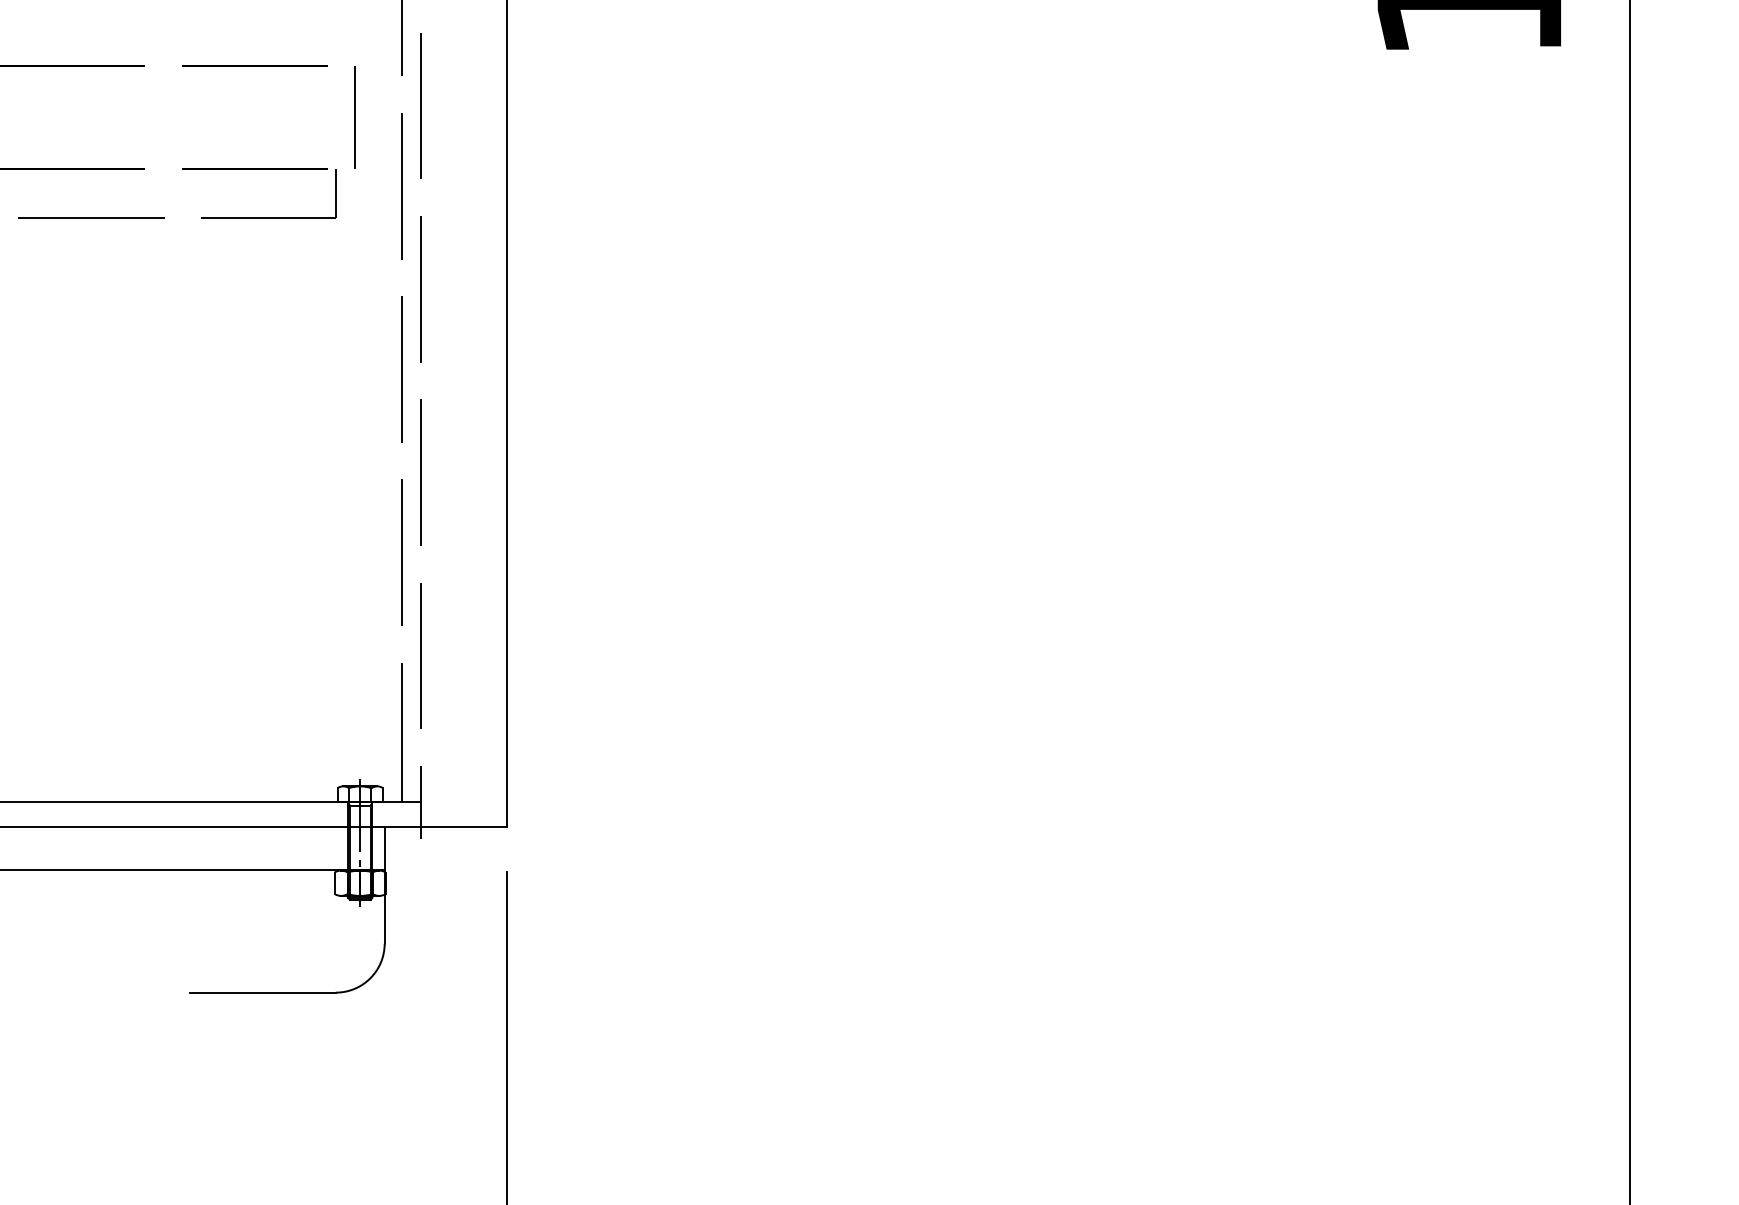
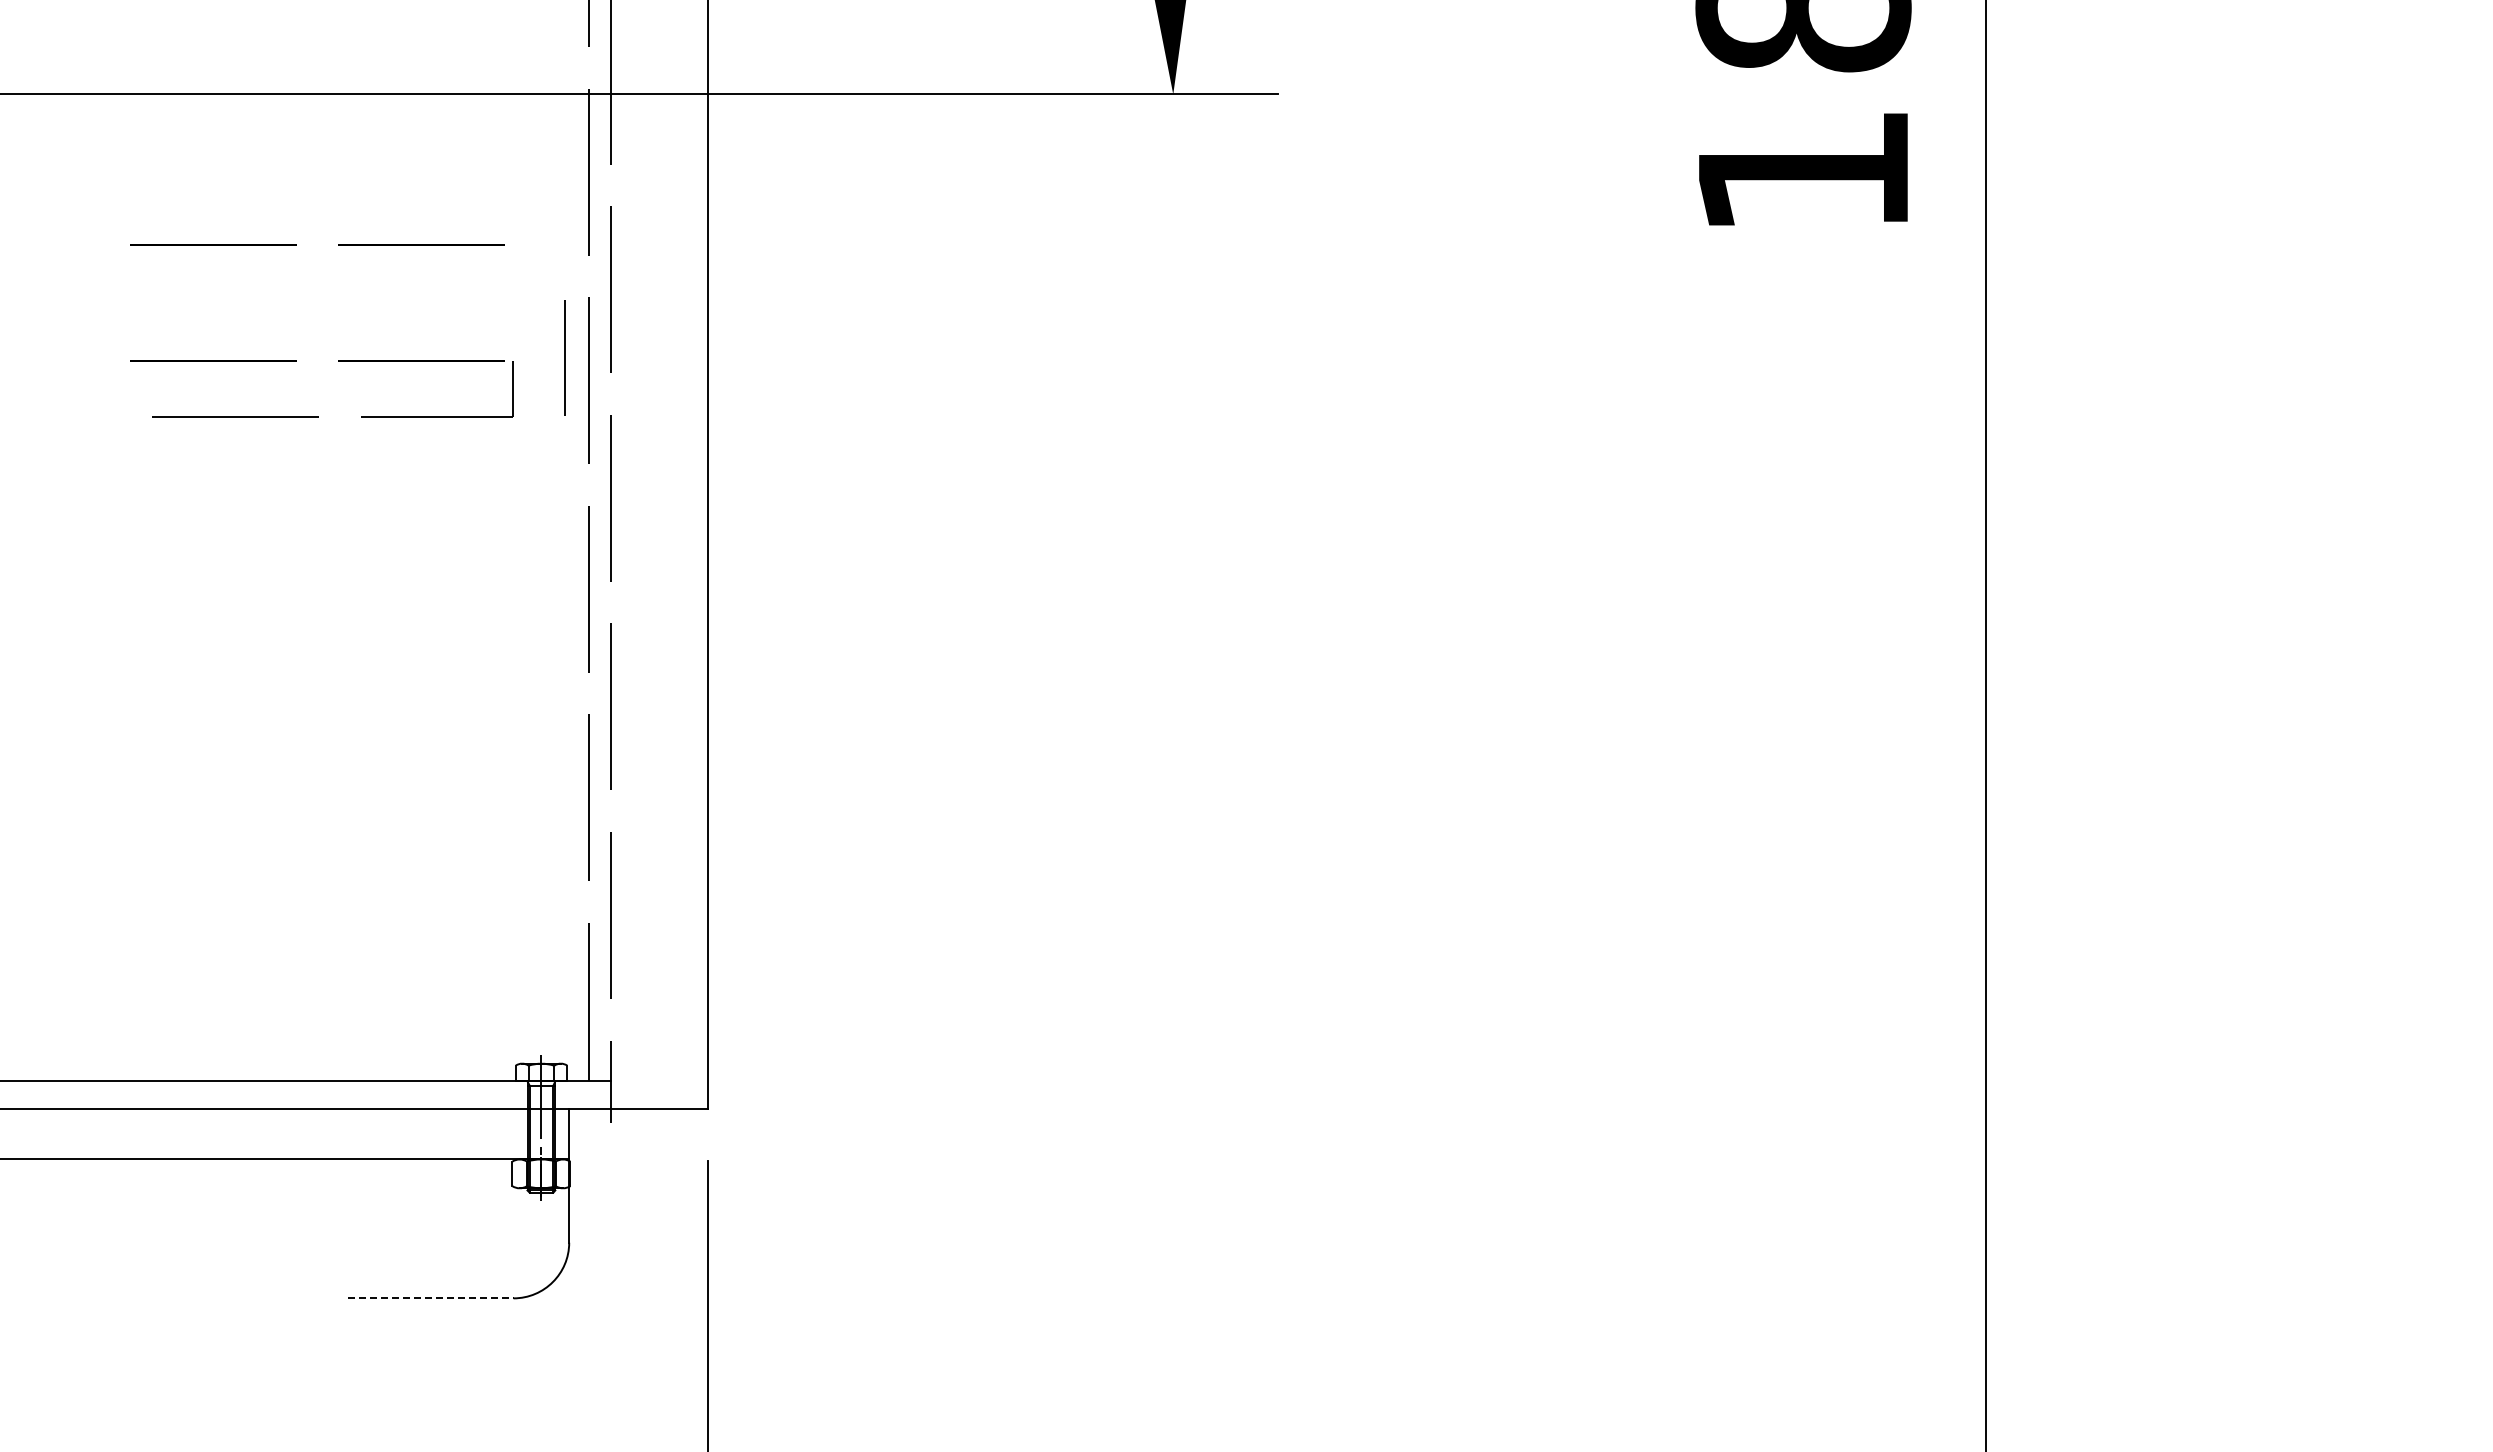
line: (355, 117) -> (564, 357), moved
line: (263, 992) -> (431, 1298), solid -> dashed

